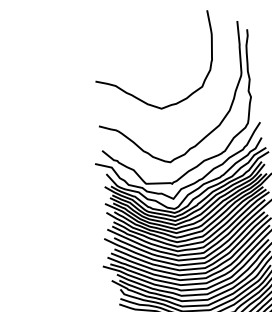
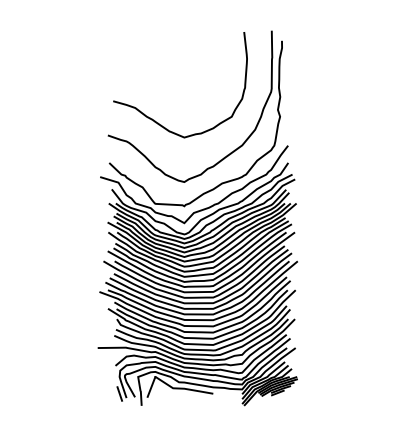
curve: (134, 95) -> (155, 120), moved

